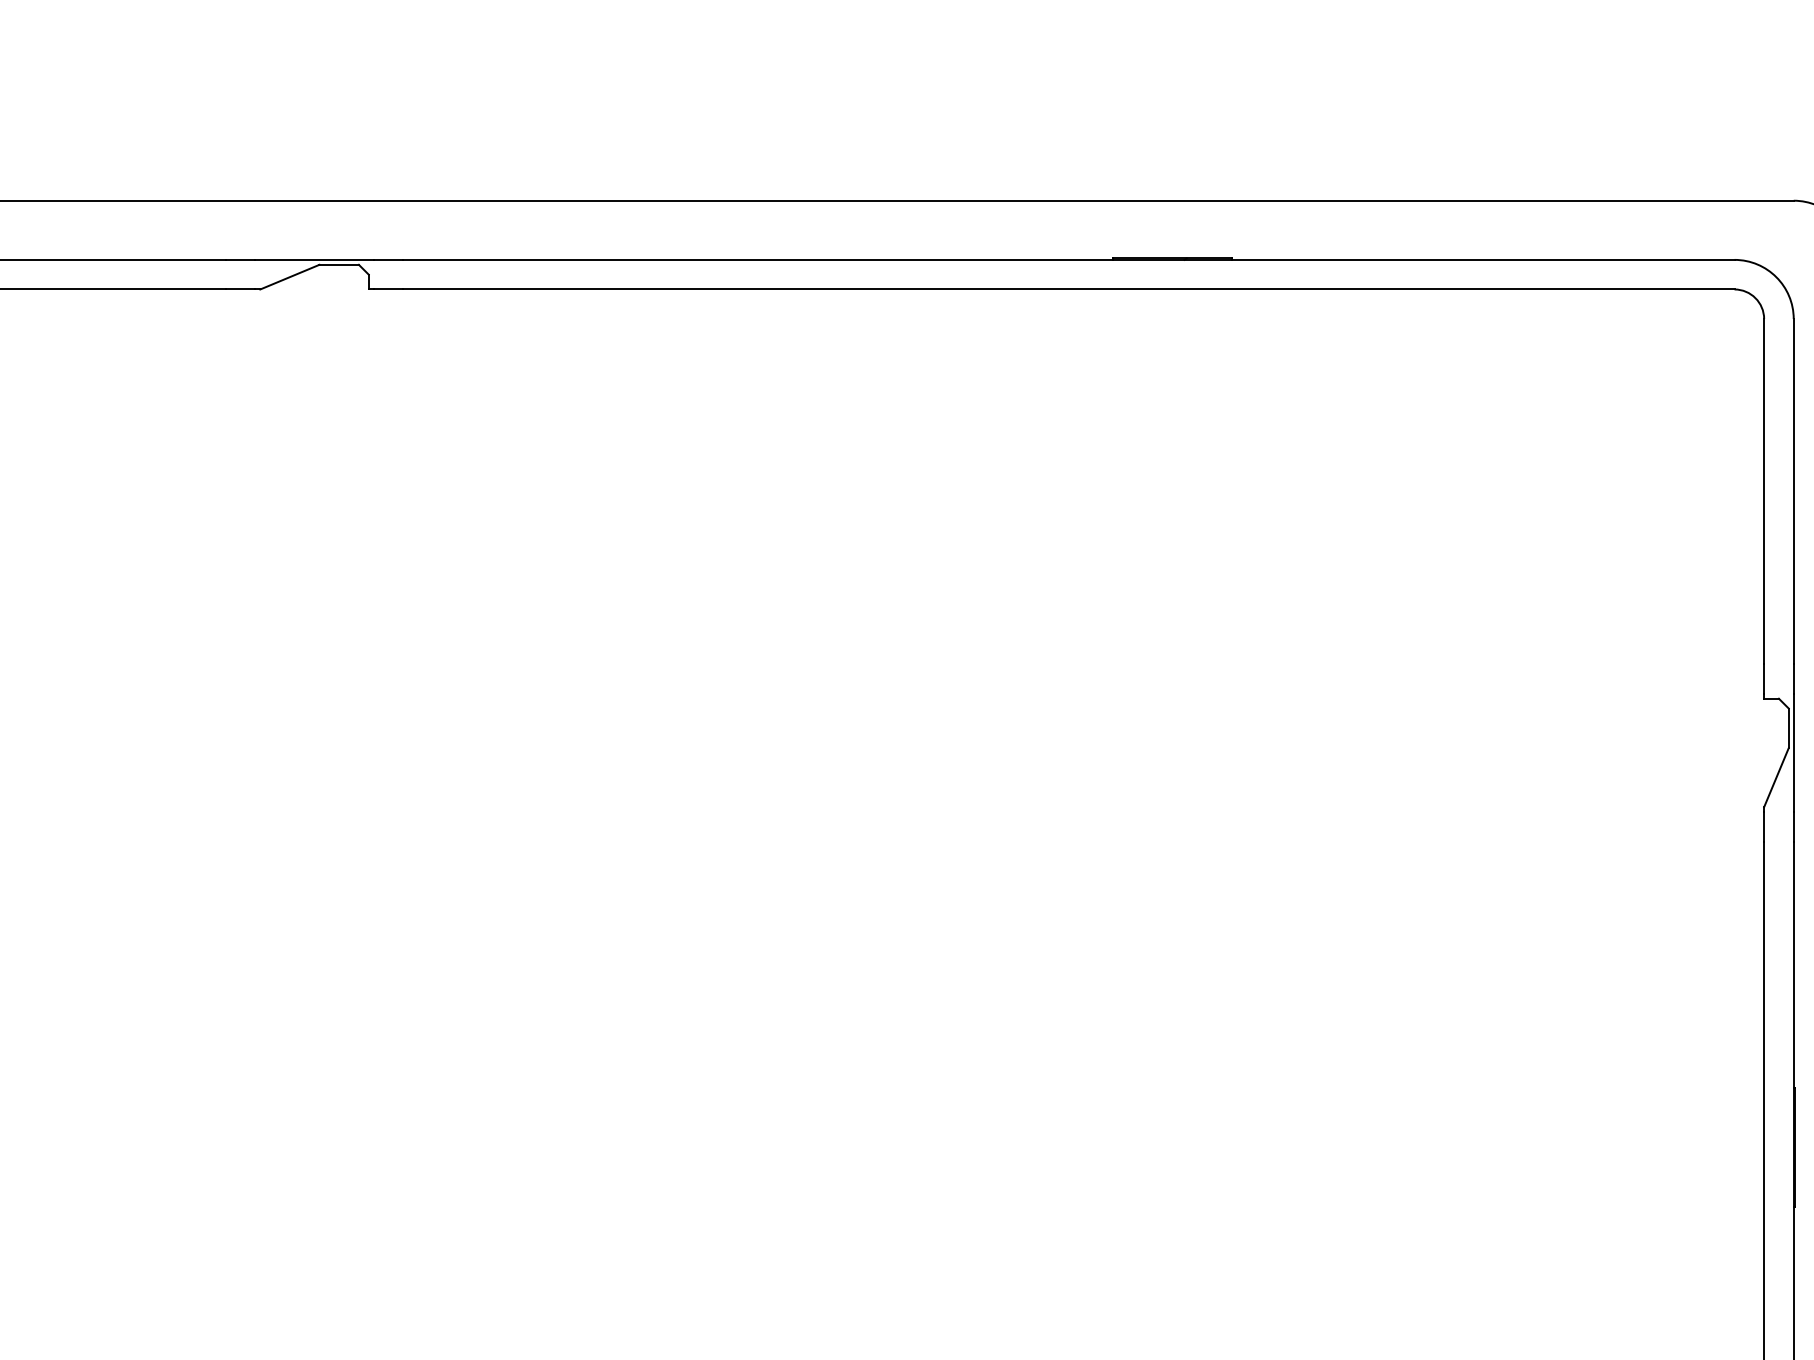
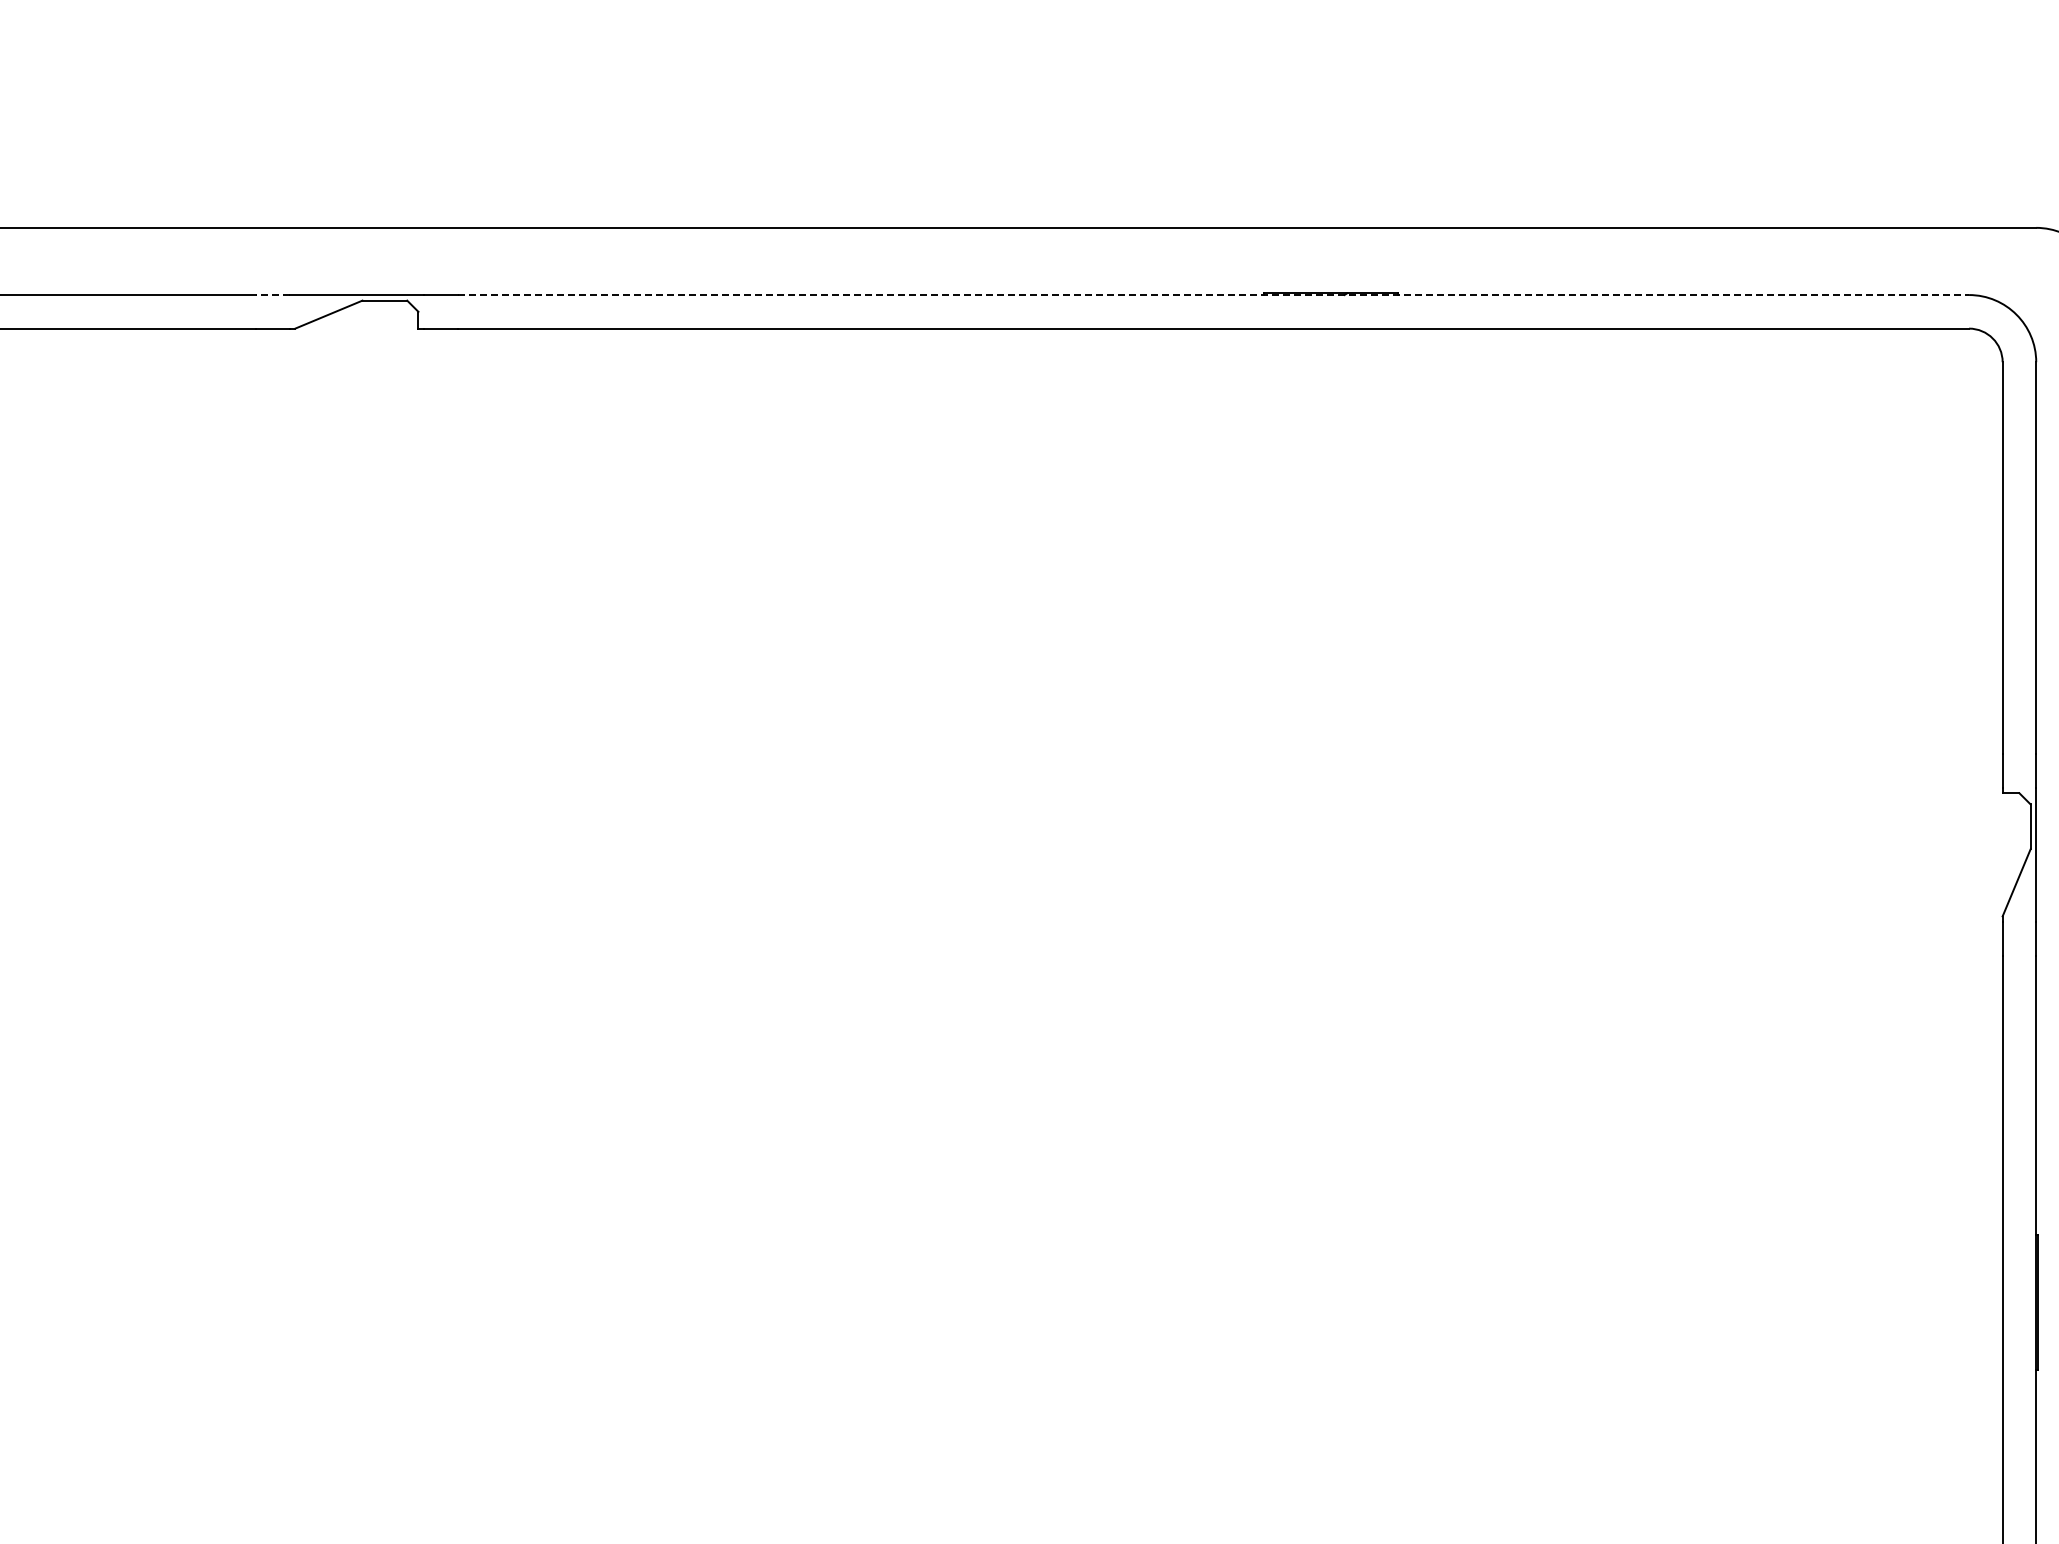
line: (240, 260) -> (272, 295), solid -> dashed
line: (1069, 260) -> (1213, 295), solid -> dashed

